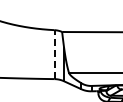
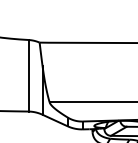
line: (54, 54) -> (28, 75), dashed -> solid

